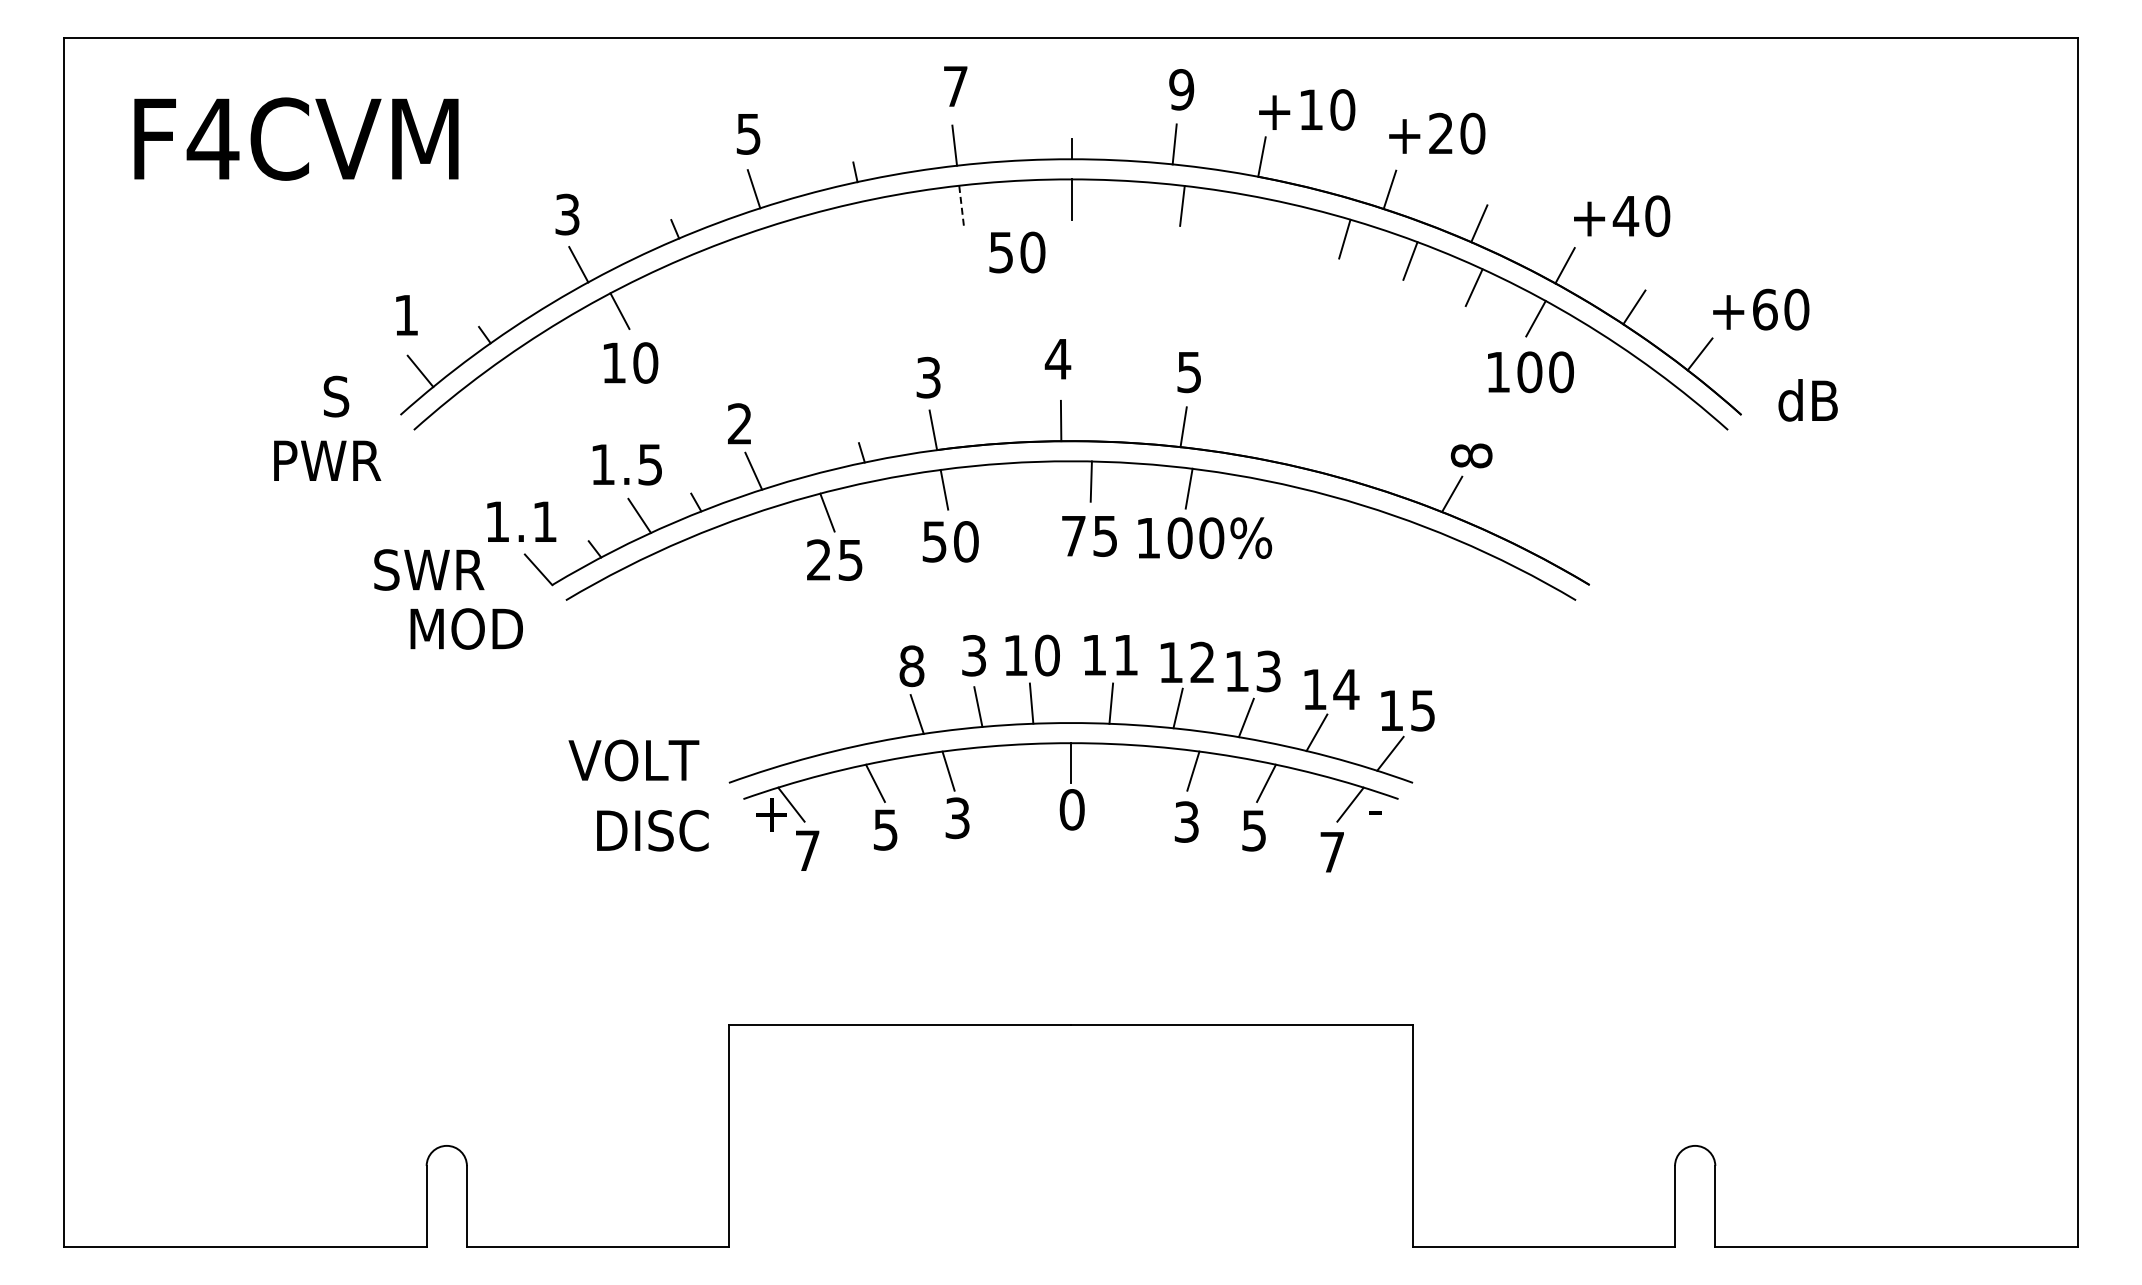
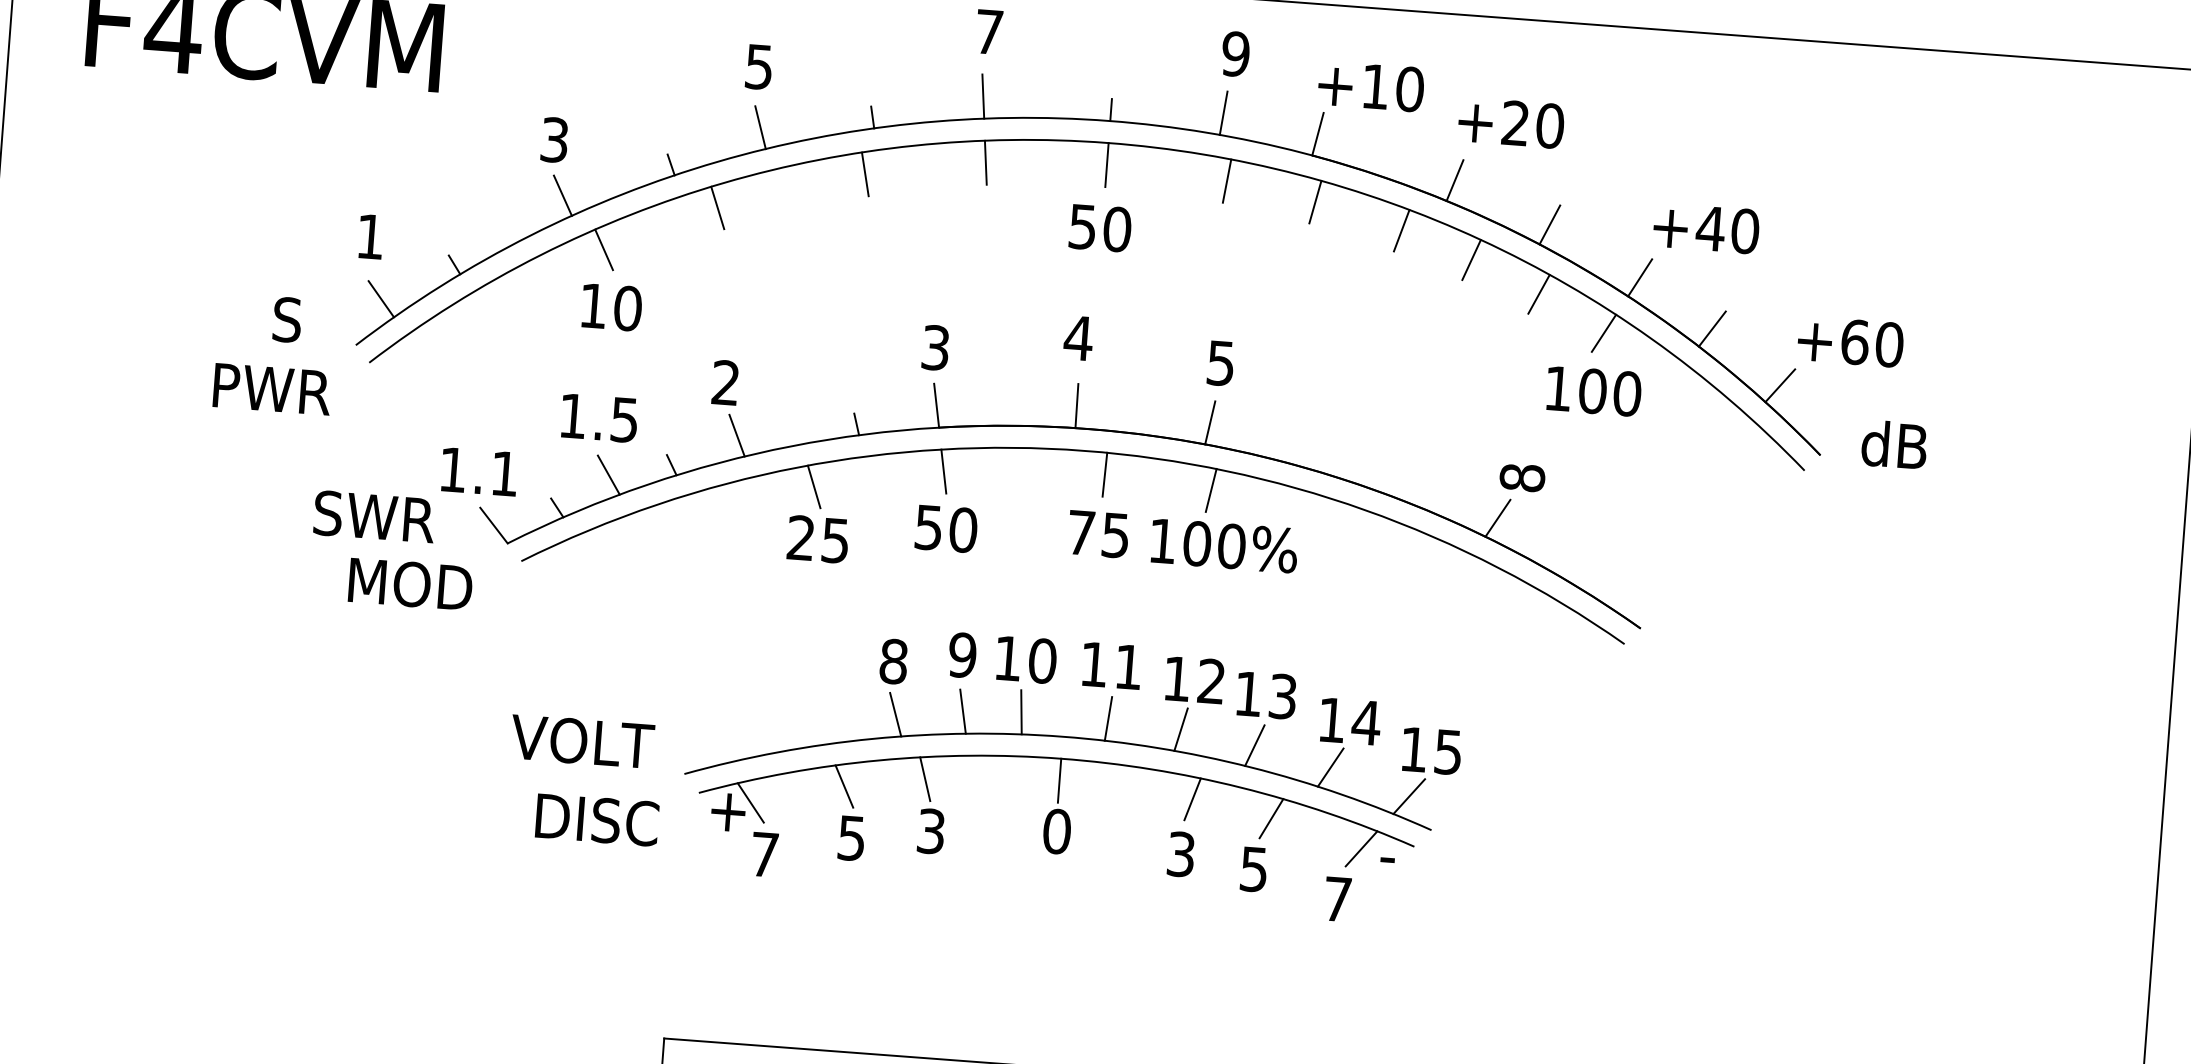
line: (961, 205) -> (985, 162), dashed -> solid
line: (1264, 218) -> (1315, 201), added
line: (852, 224) -> (865, 174), added
text: (1017, 252) -> (1100, 228), moved
line: (720, 265) -> (717, 208), added
text: (973, 655) -> (961, 654), 3 -> 9

